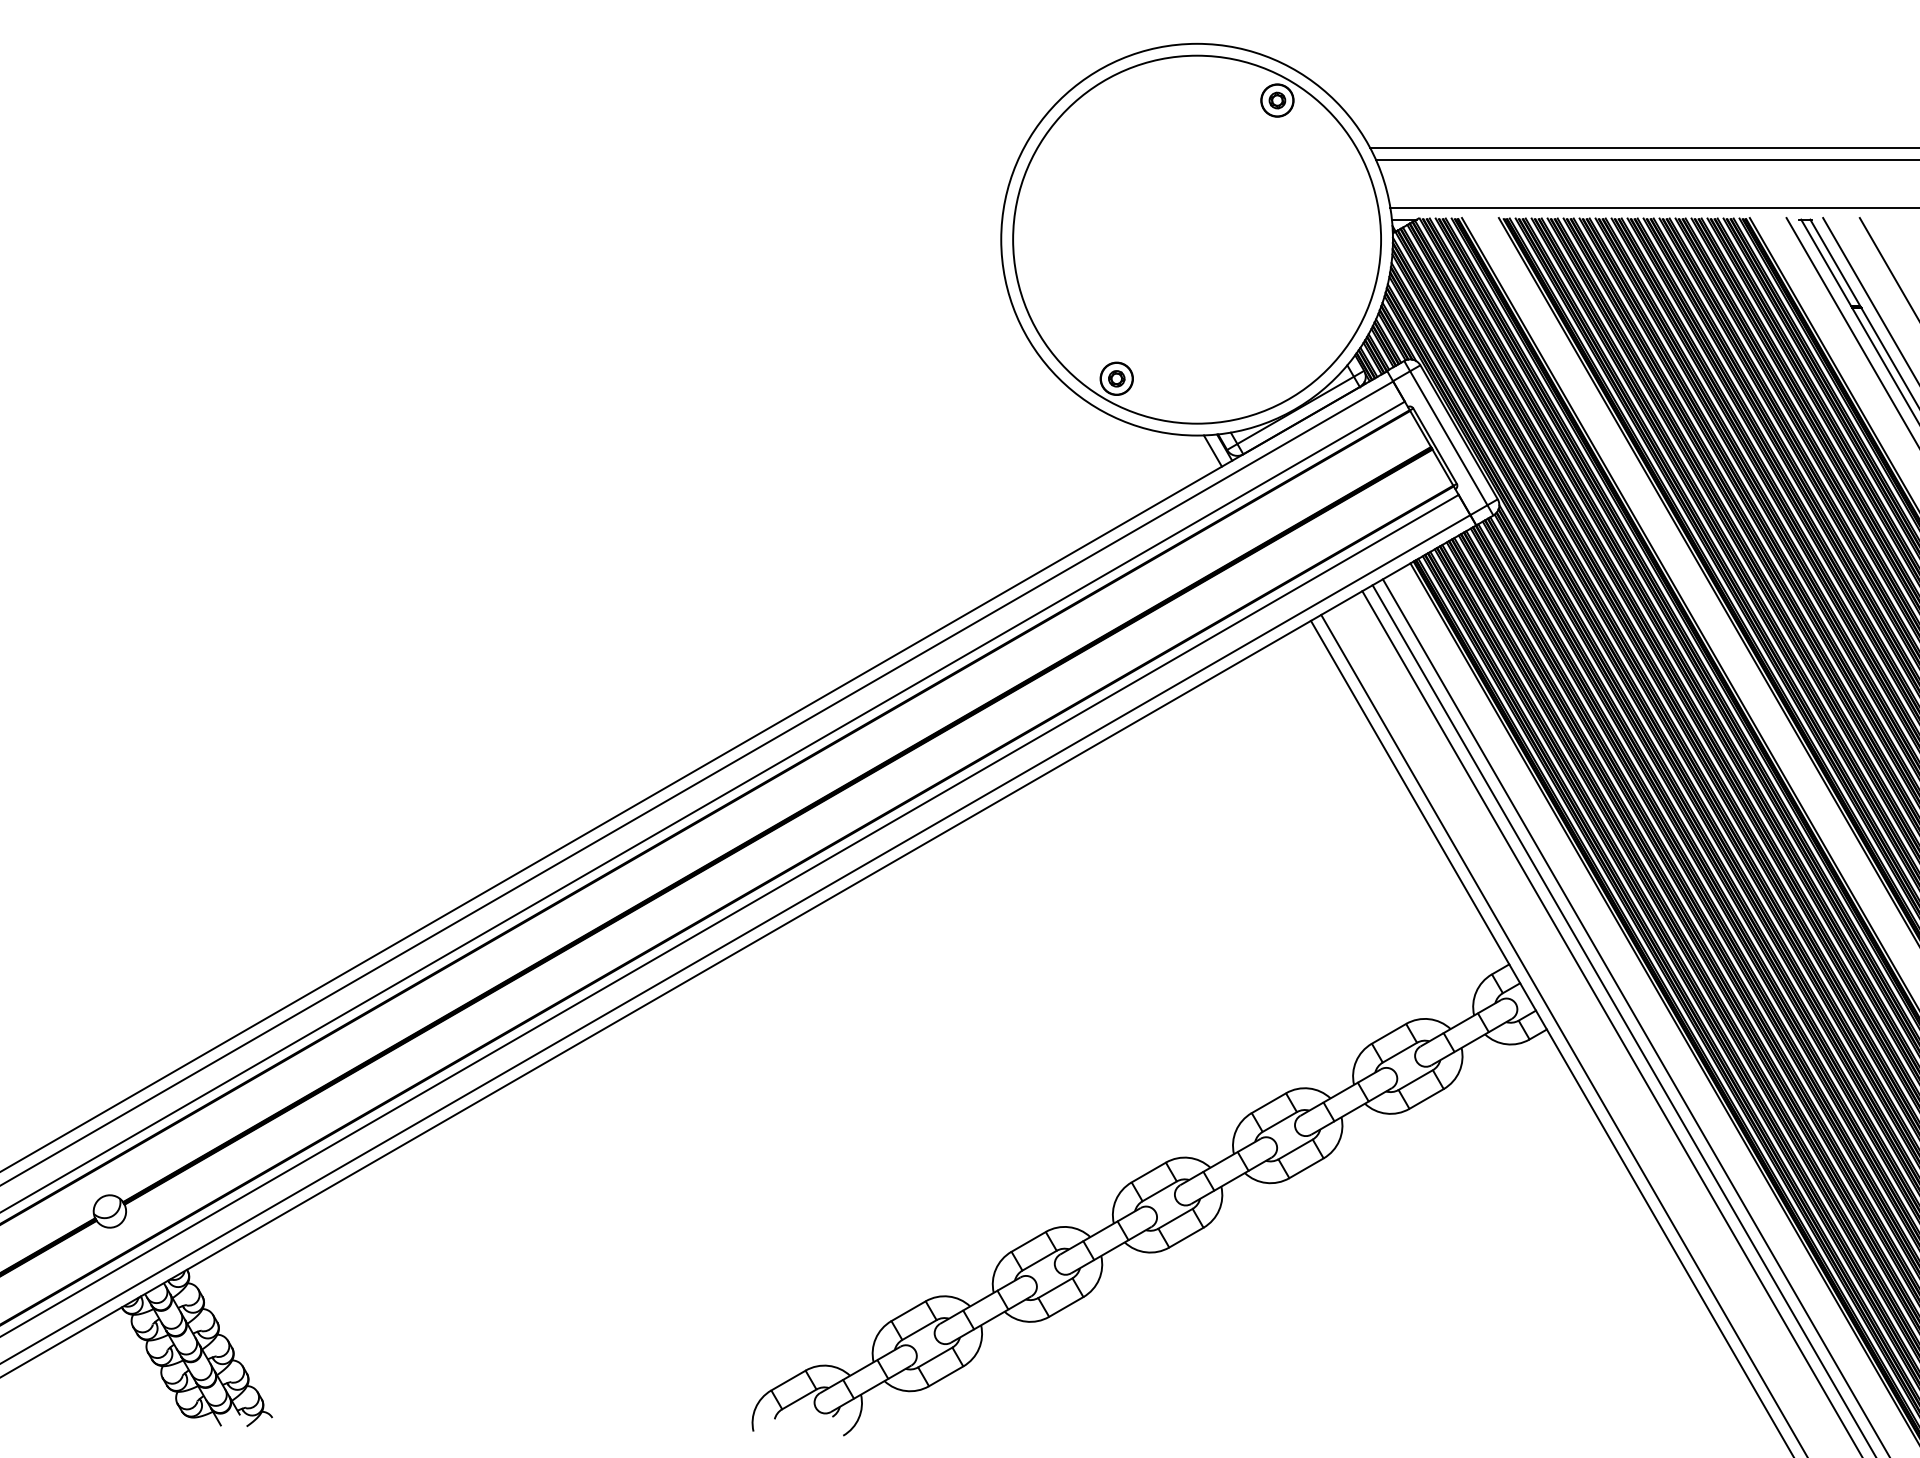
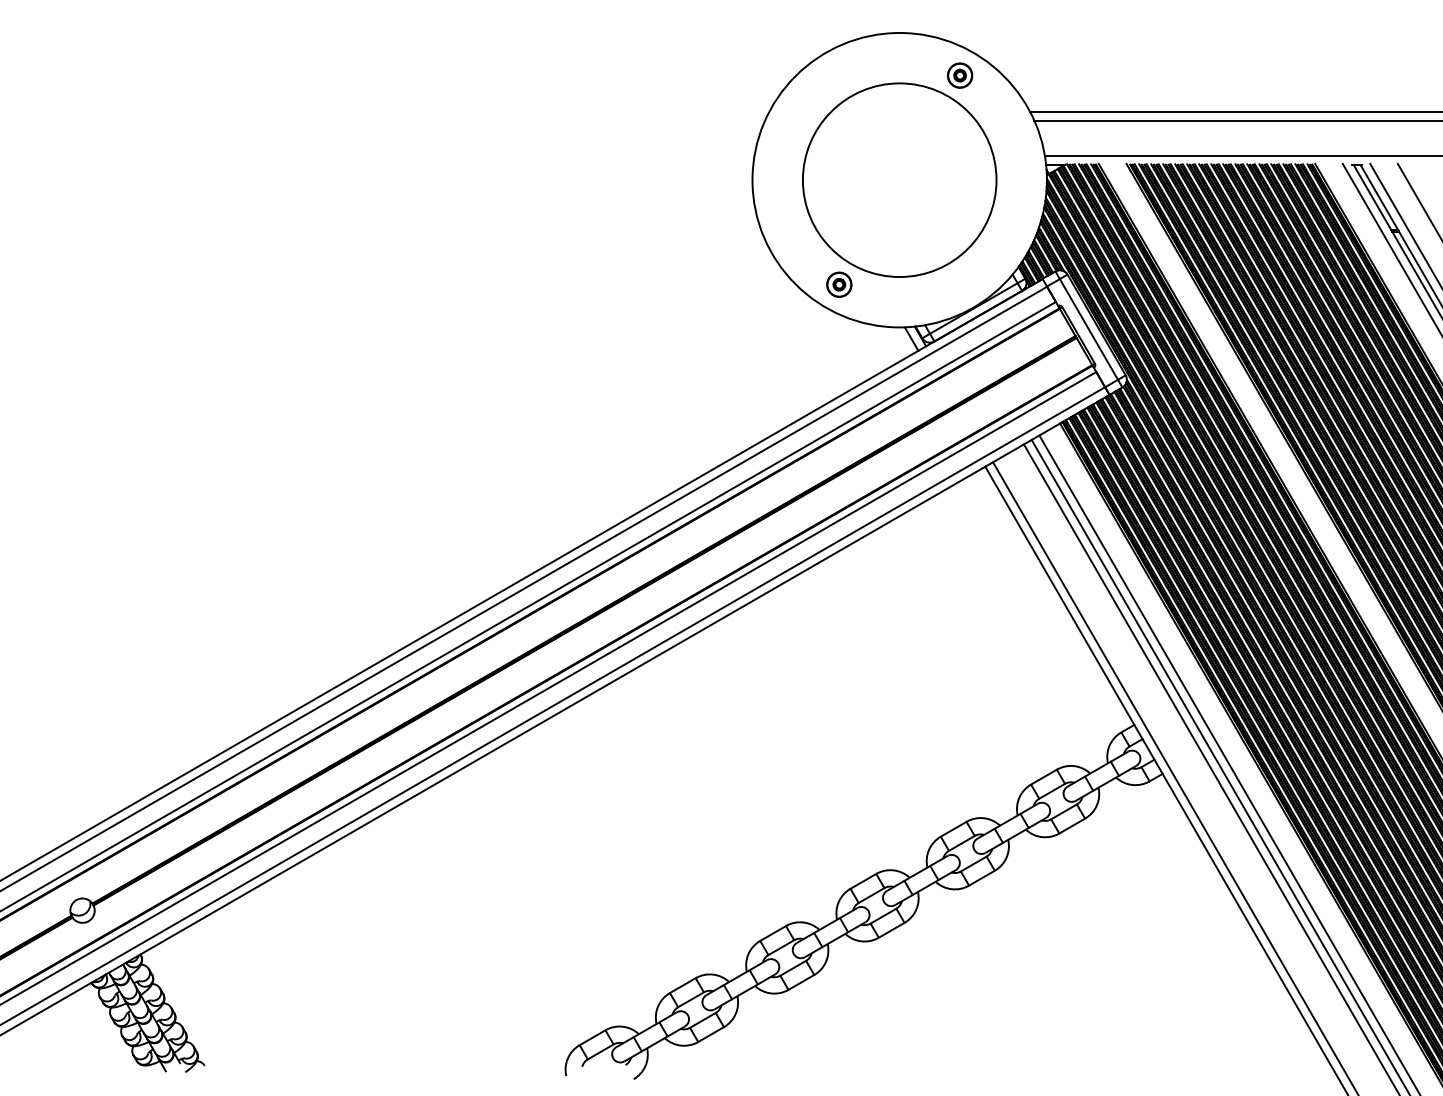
circle: (1196, 238) -> (899, 179), size x0.7

